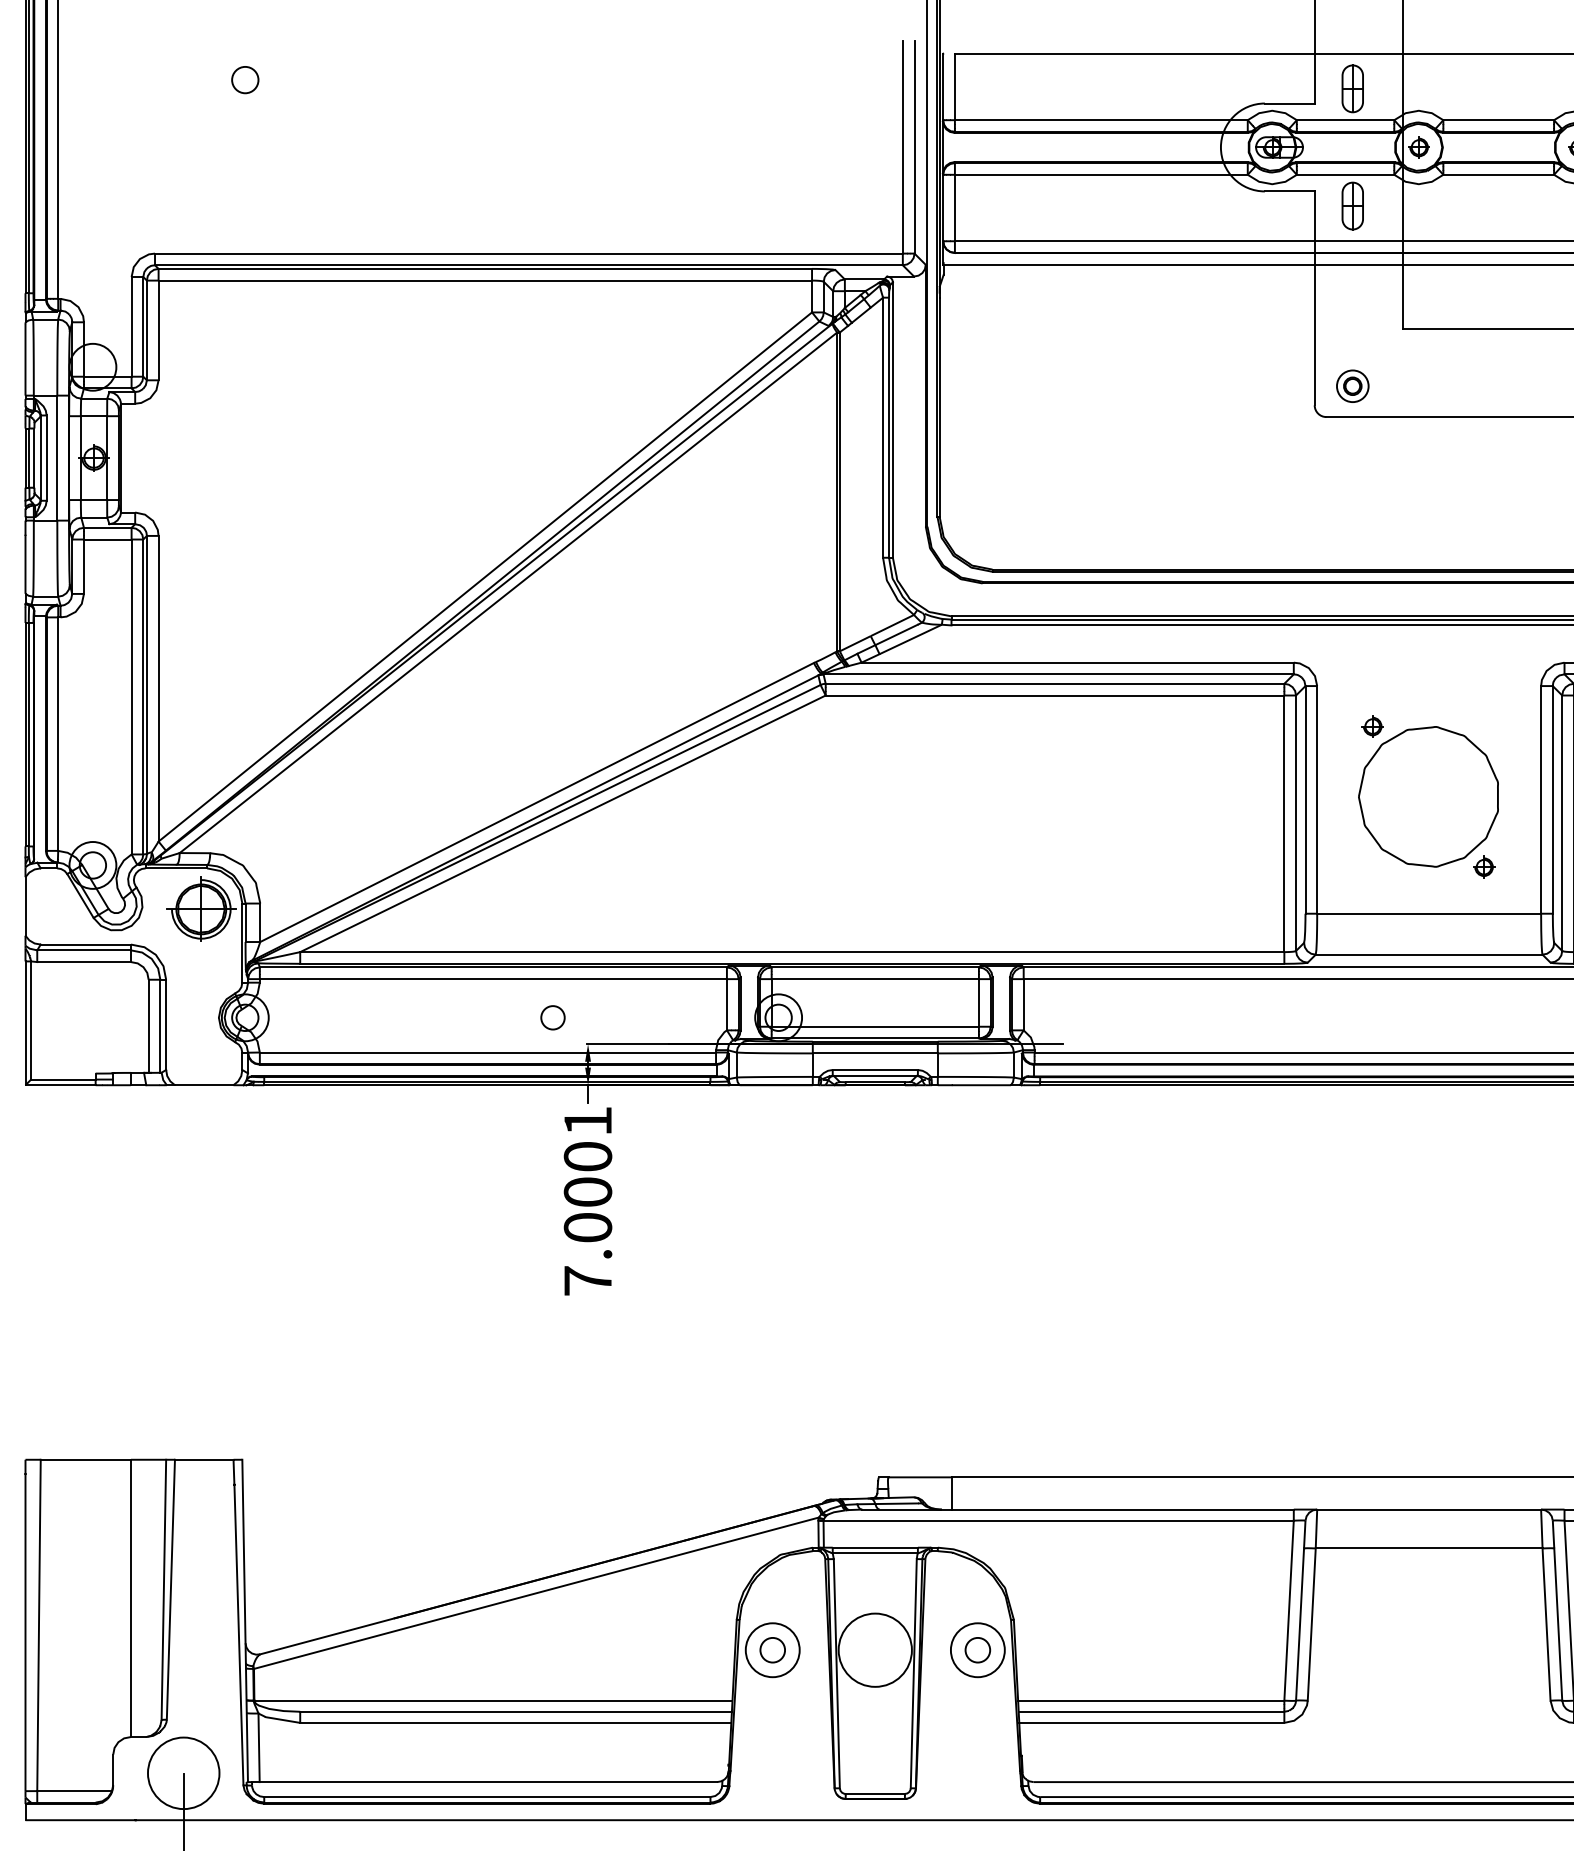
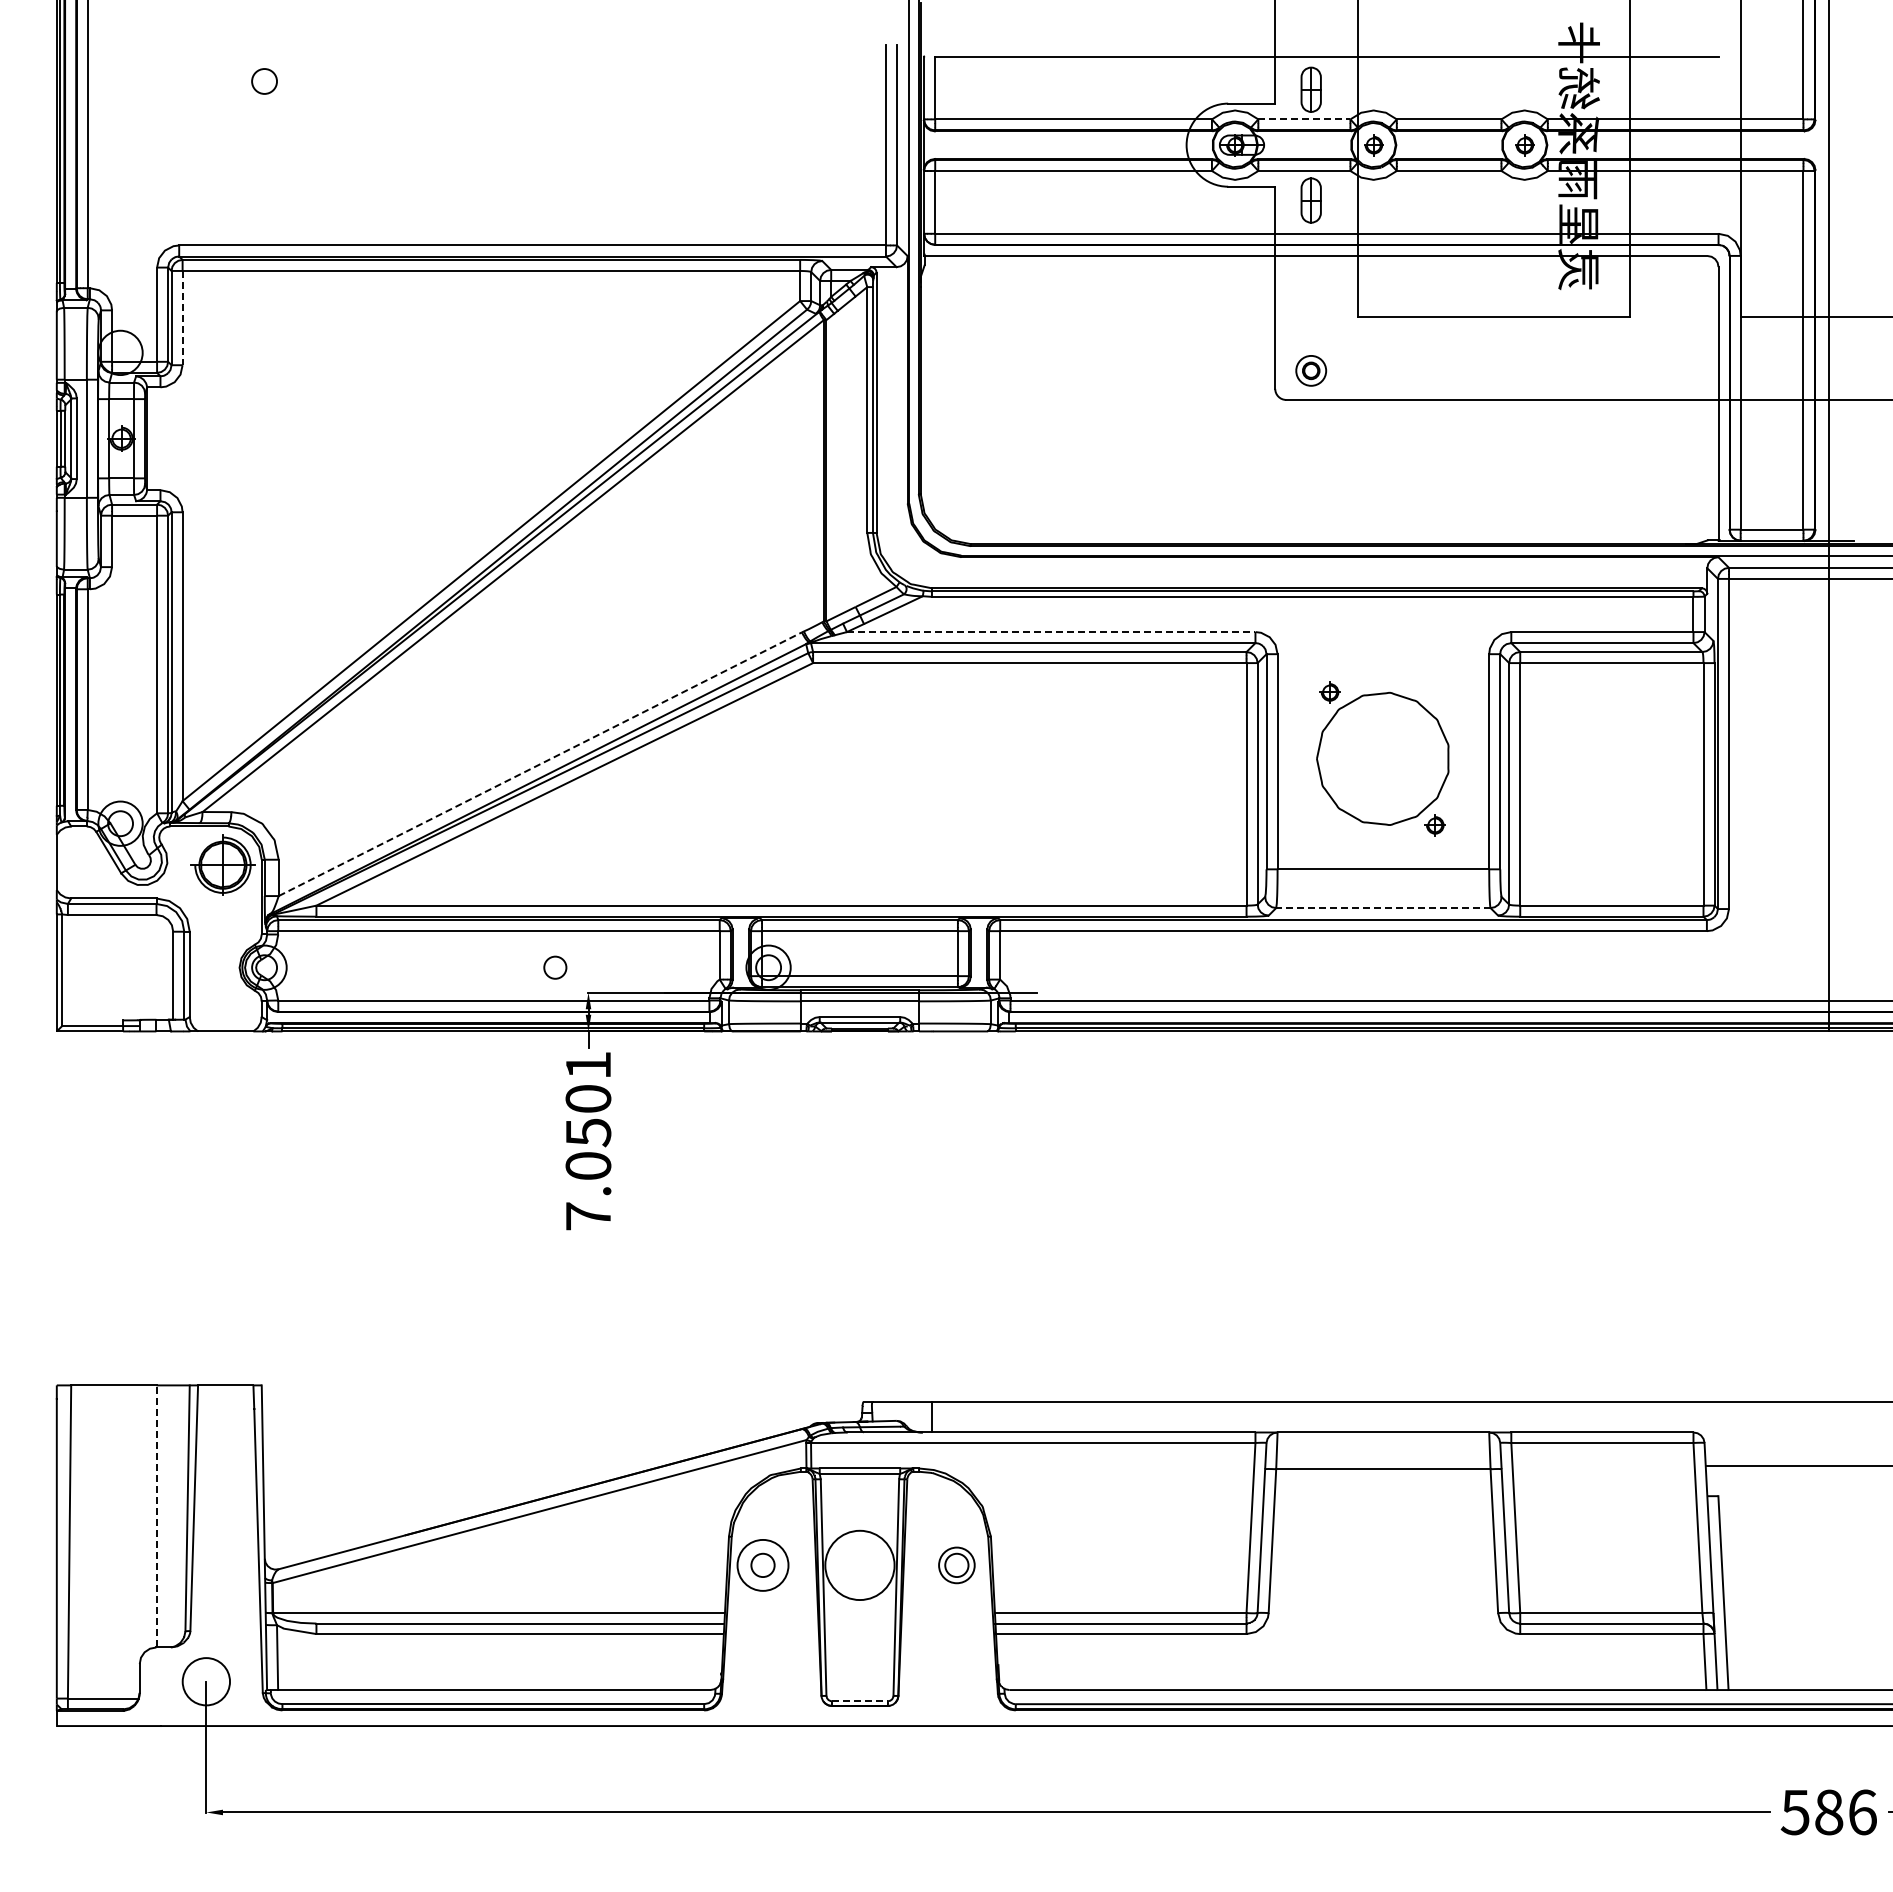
line: (1345, 120) -> (1304, 119), solid -> dashed
line: (158, 330) -> (182, 318), solid -> dashed
line: (1077, 663) -> (1051, 632), solid -> dashed
line: (537, 802) -> (540, 764), solid -> dashed
line: (1428, 955) -> (1382, 908), solid -> dashed
text: (588, 1192) -> (588, 1132), 7.0001 -> 7.0501
line: (130, 1598) -> (156, 1516), solid -> dashed
circle: (977, 1649) -> (956, 1564), size x0.7
circle: (183, 1773) -> (206, 1681), size x0.7
line: (874, 1794) -> (859, 1701), solid -> dashed

